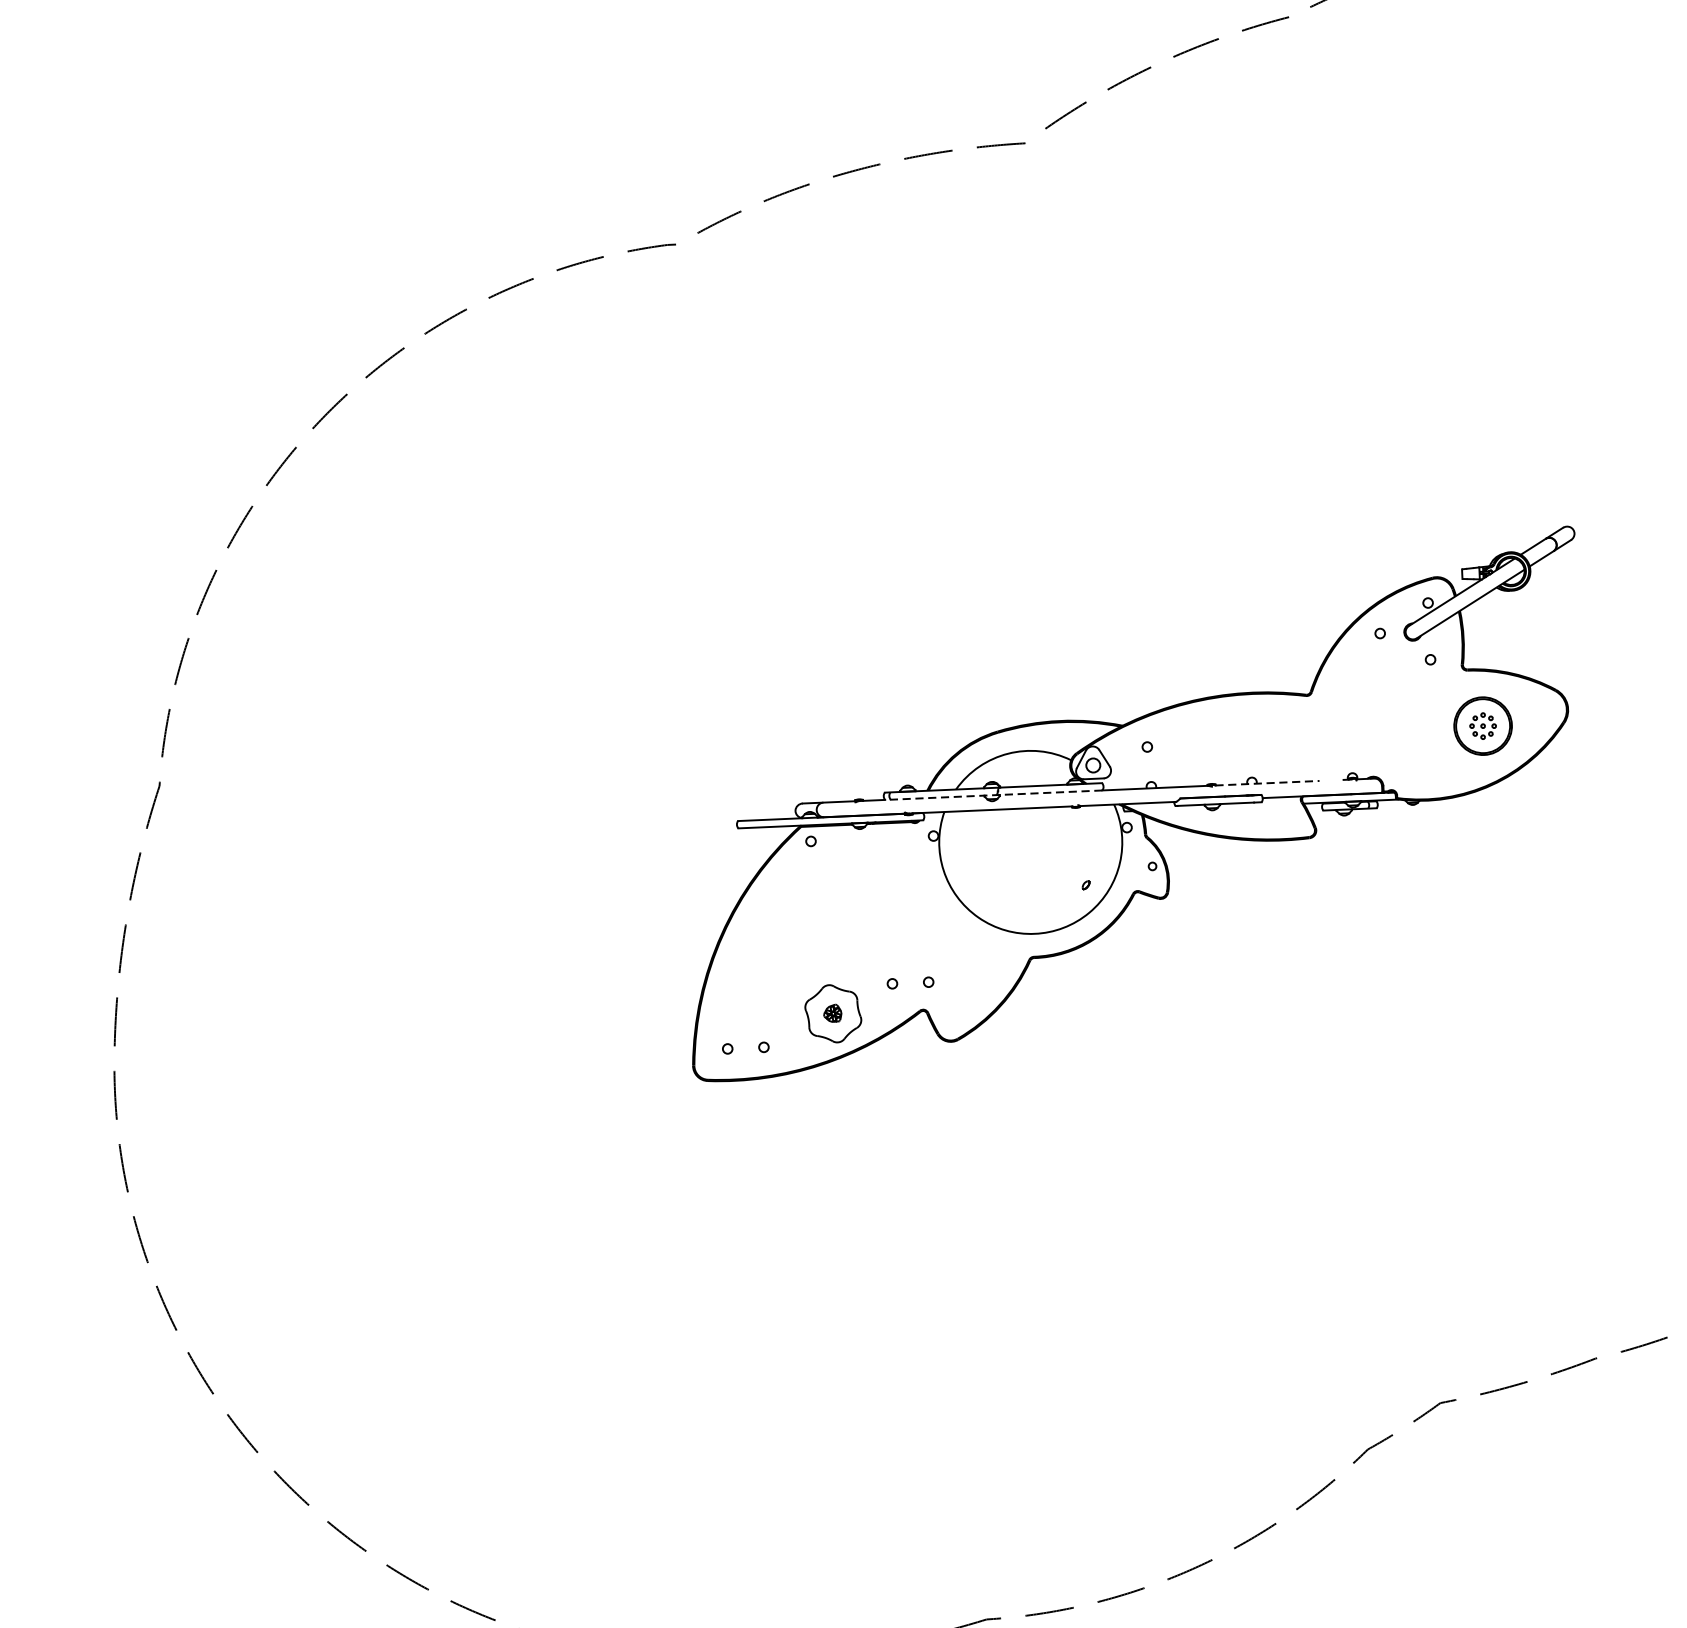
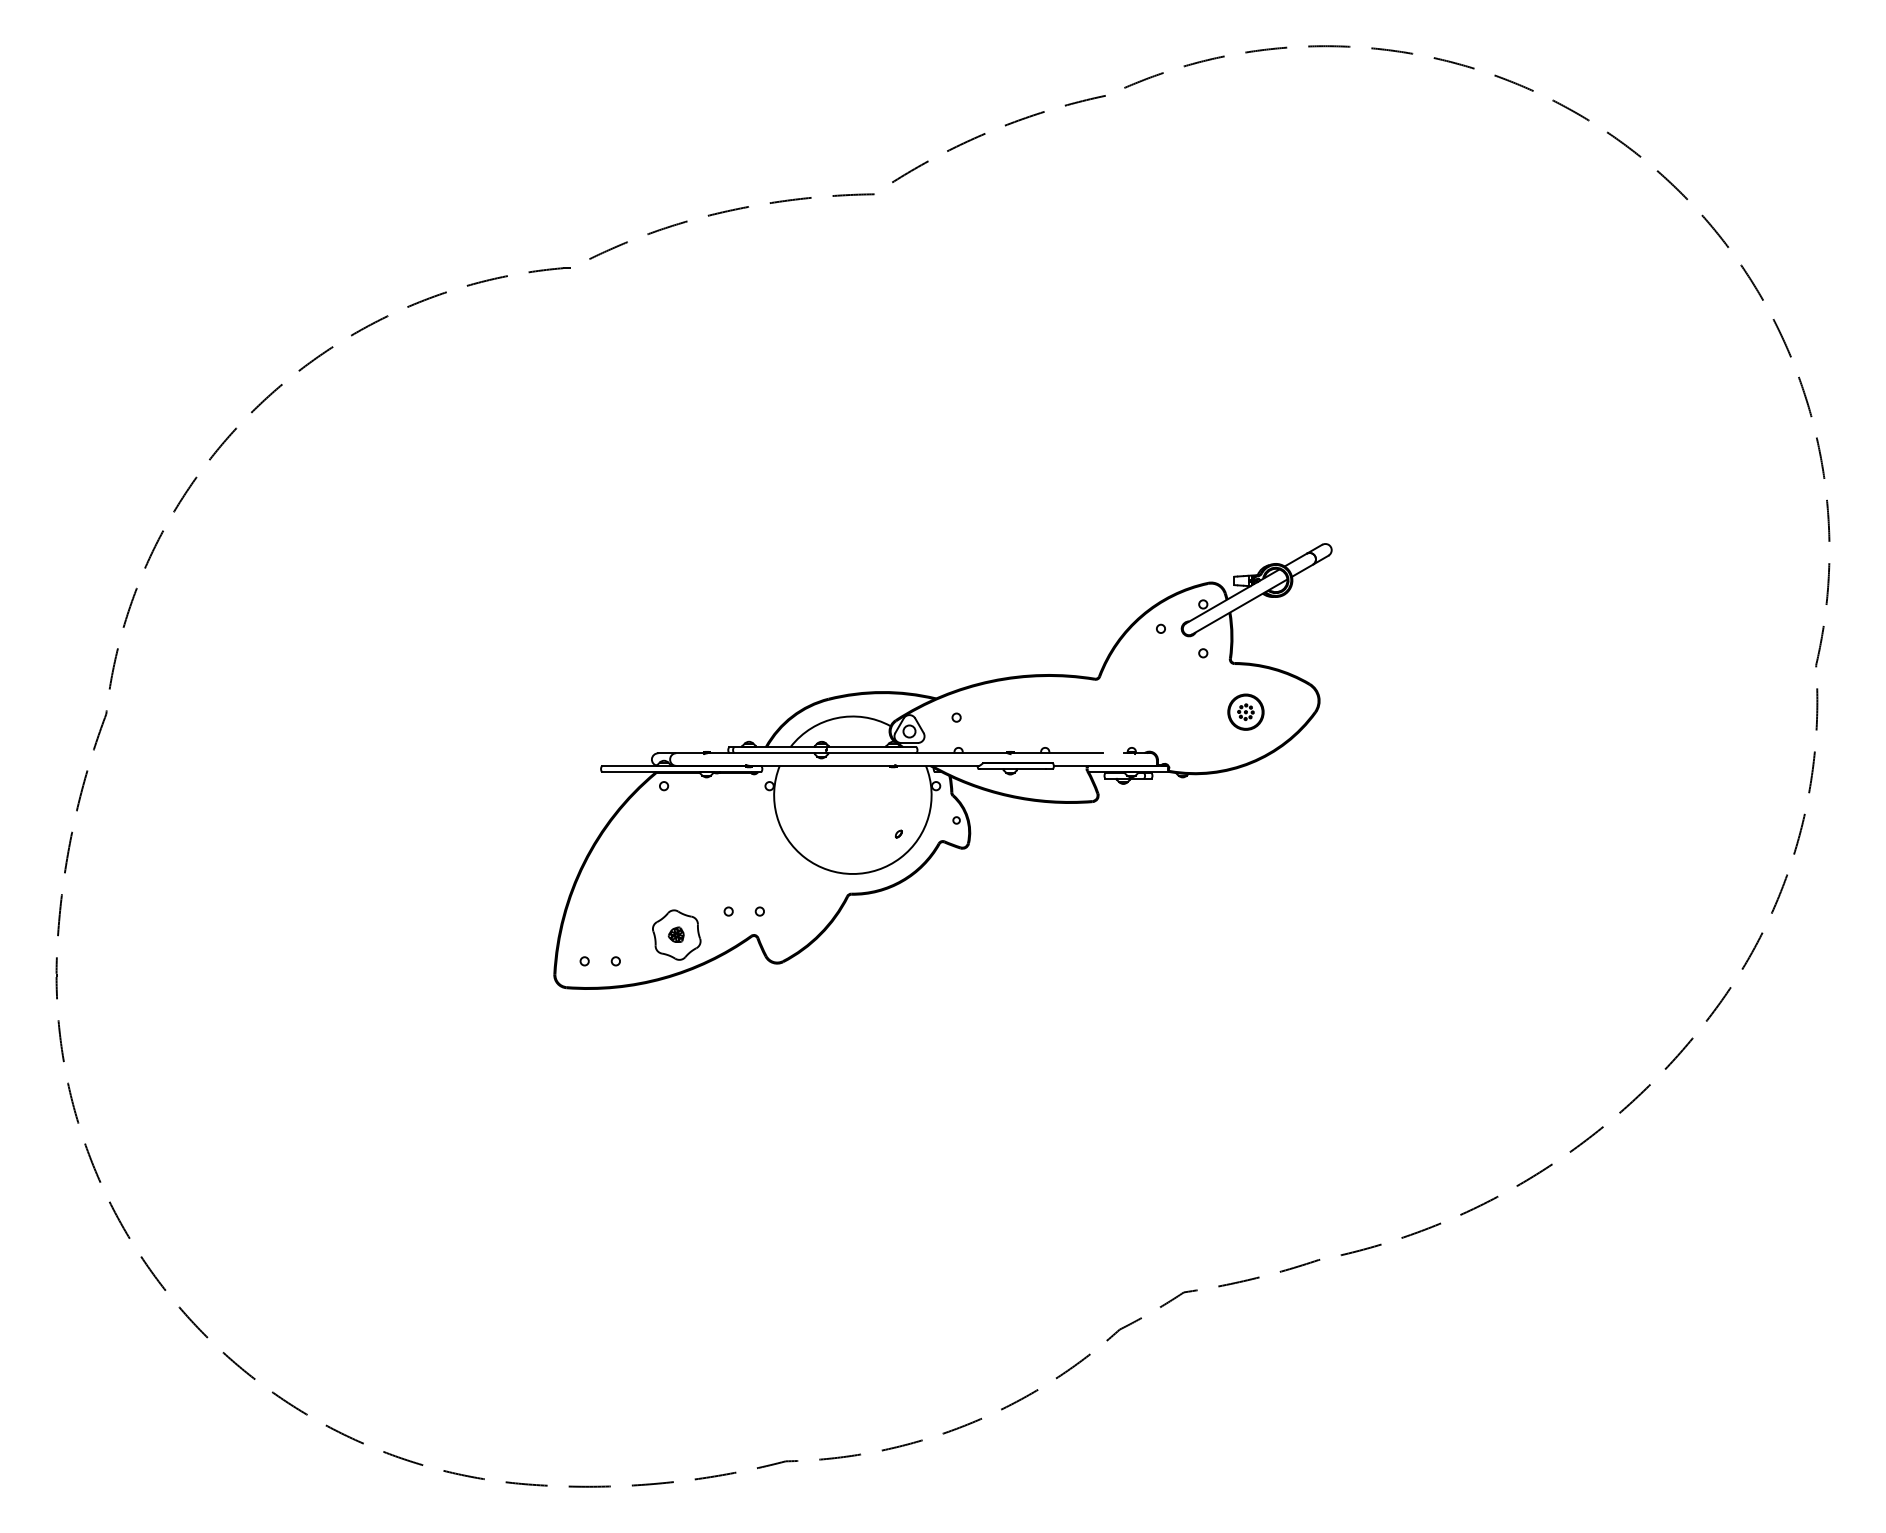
part: (1482, 725) -> (1245, 711), size x0.71
line: (1267, 783) -> (1058, 753), dashed -> solid
line: (993, 795) -> (822, 753), dashed -> solid

